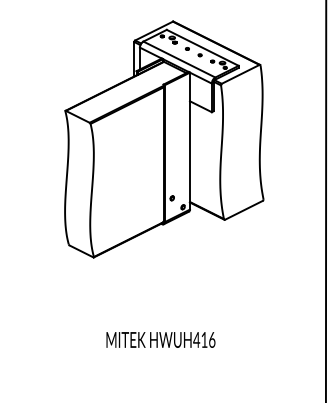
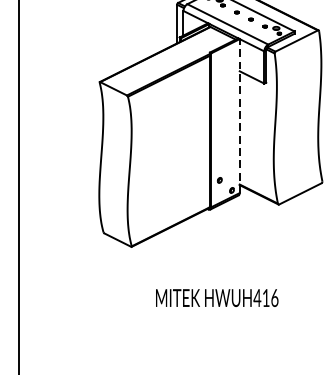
line: (189, 140) -> (239, 115), solid -> dashed
text: (160, 339) -> (216, 297), moved

